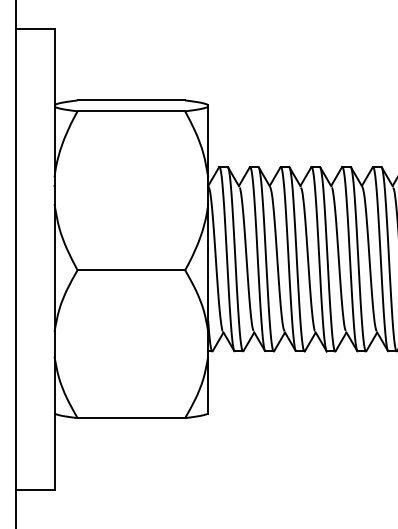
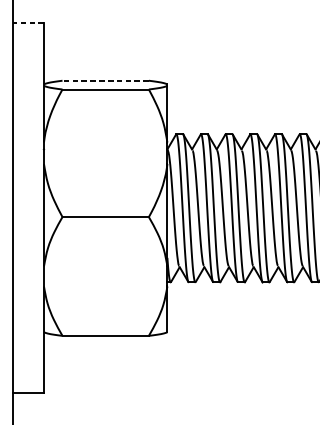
line: (34, 28) -> (27, 22), solid -> dashed
line: (131, 100) -> (105, 80), solid -> dashed

